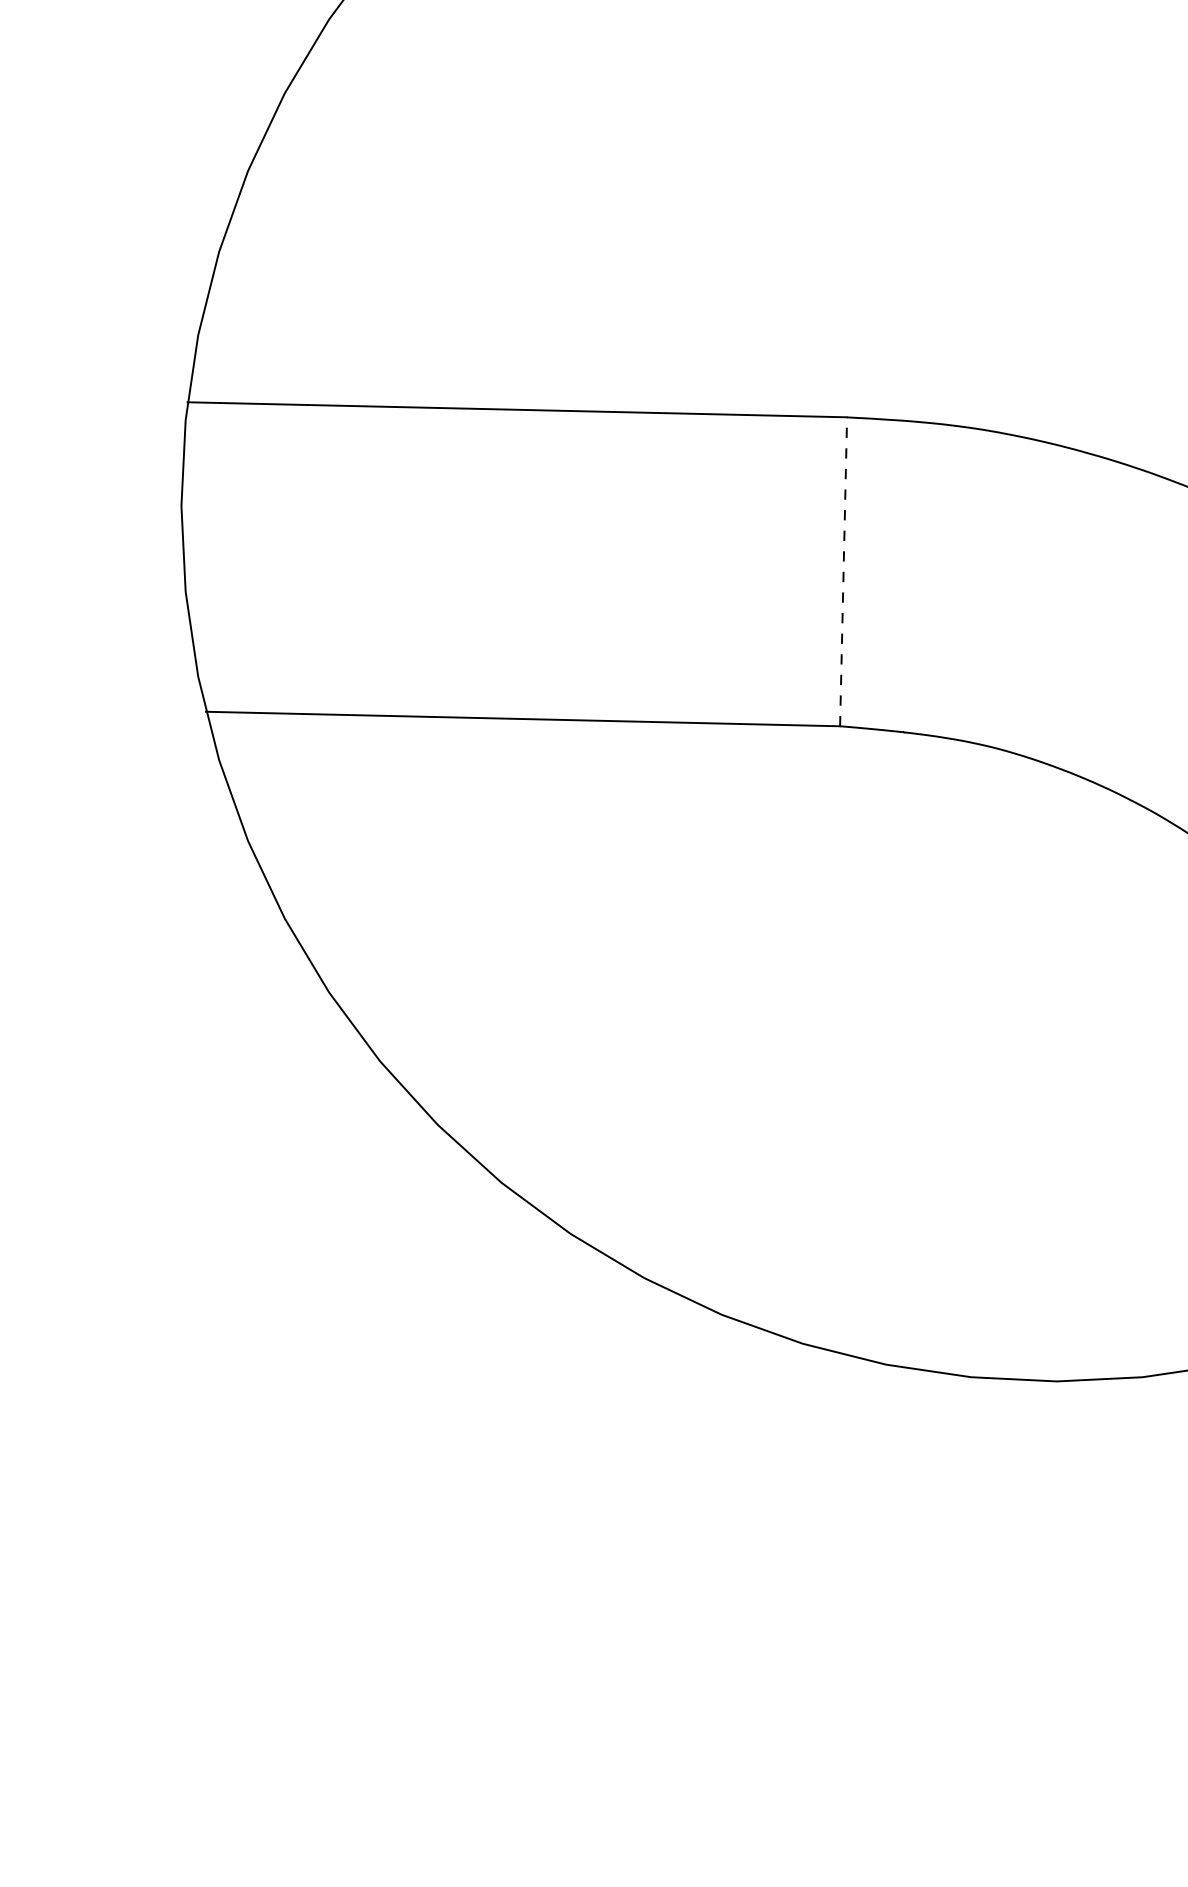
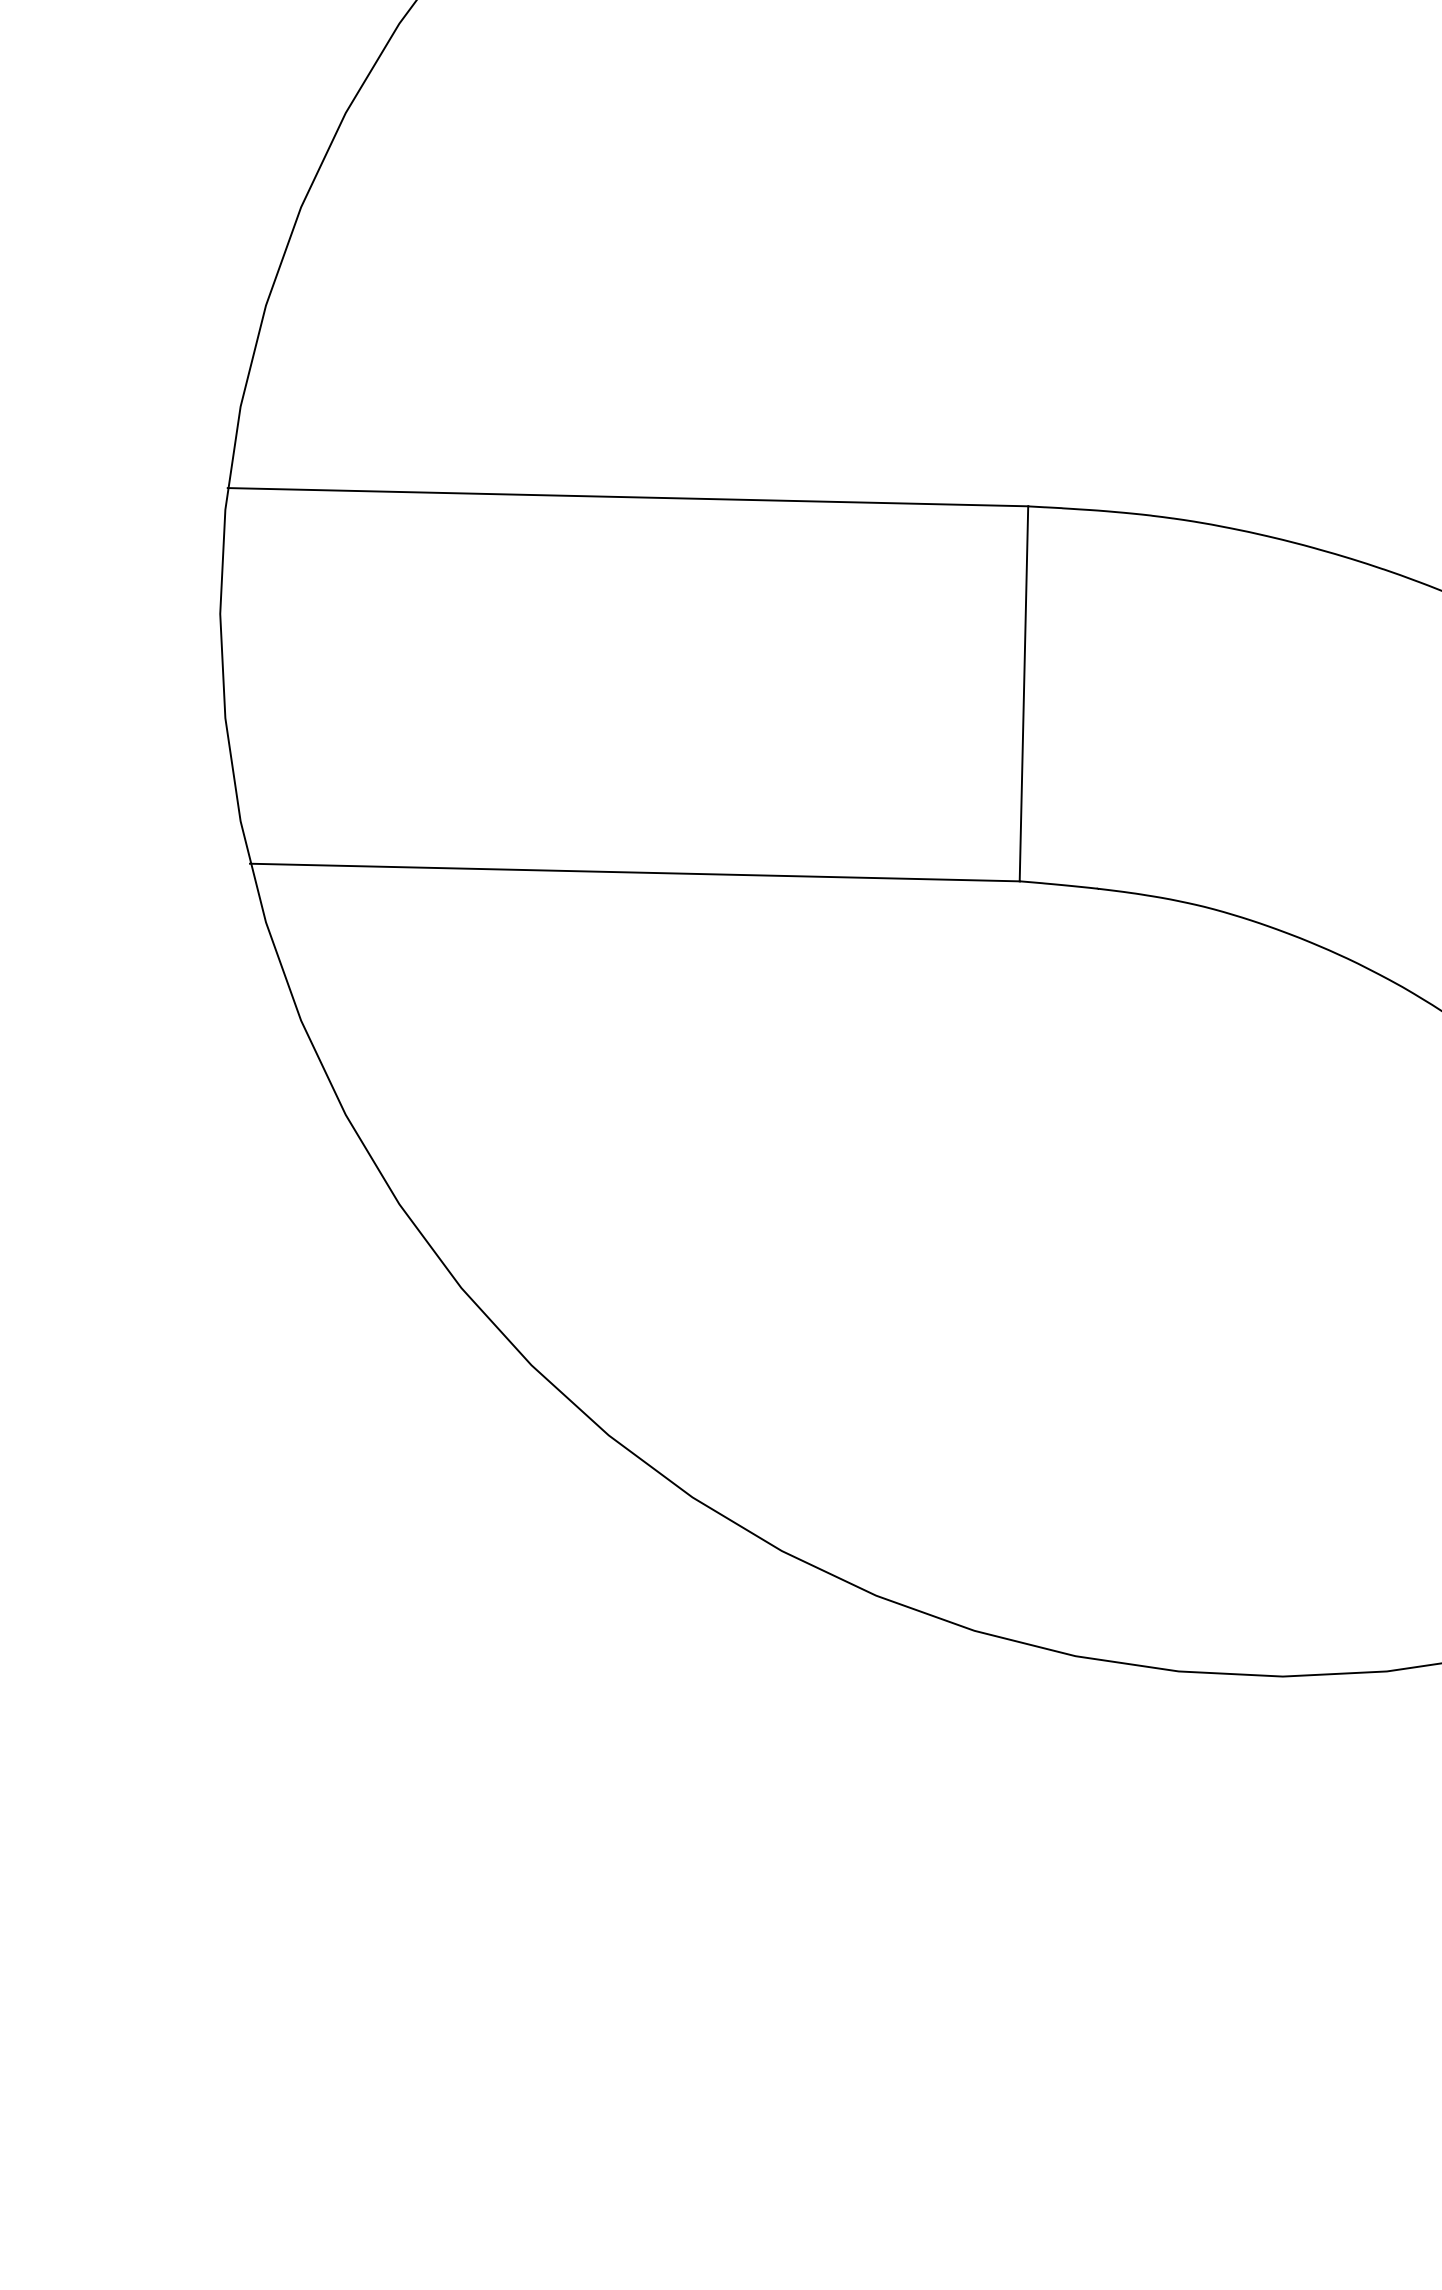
line: (843, 571) -> (1023, 693), dashed -> solid

